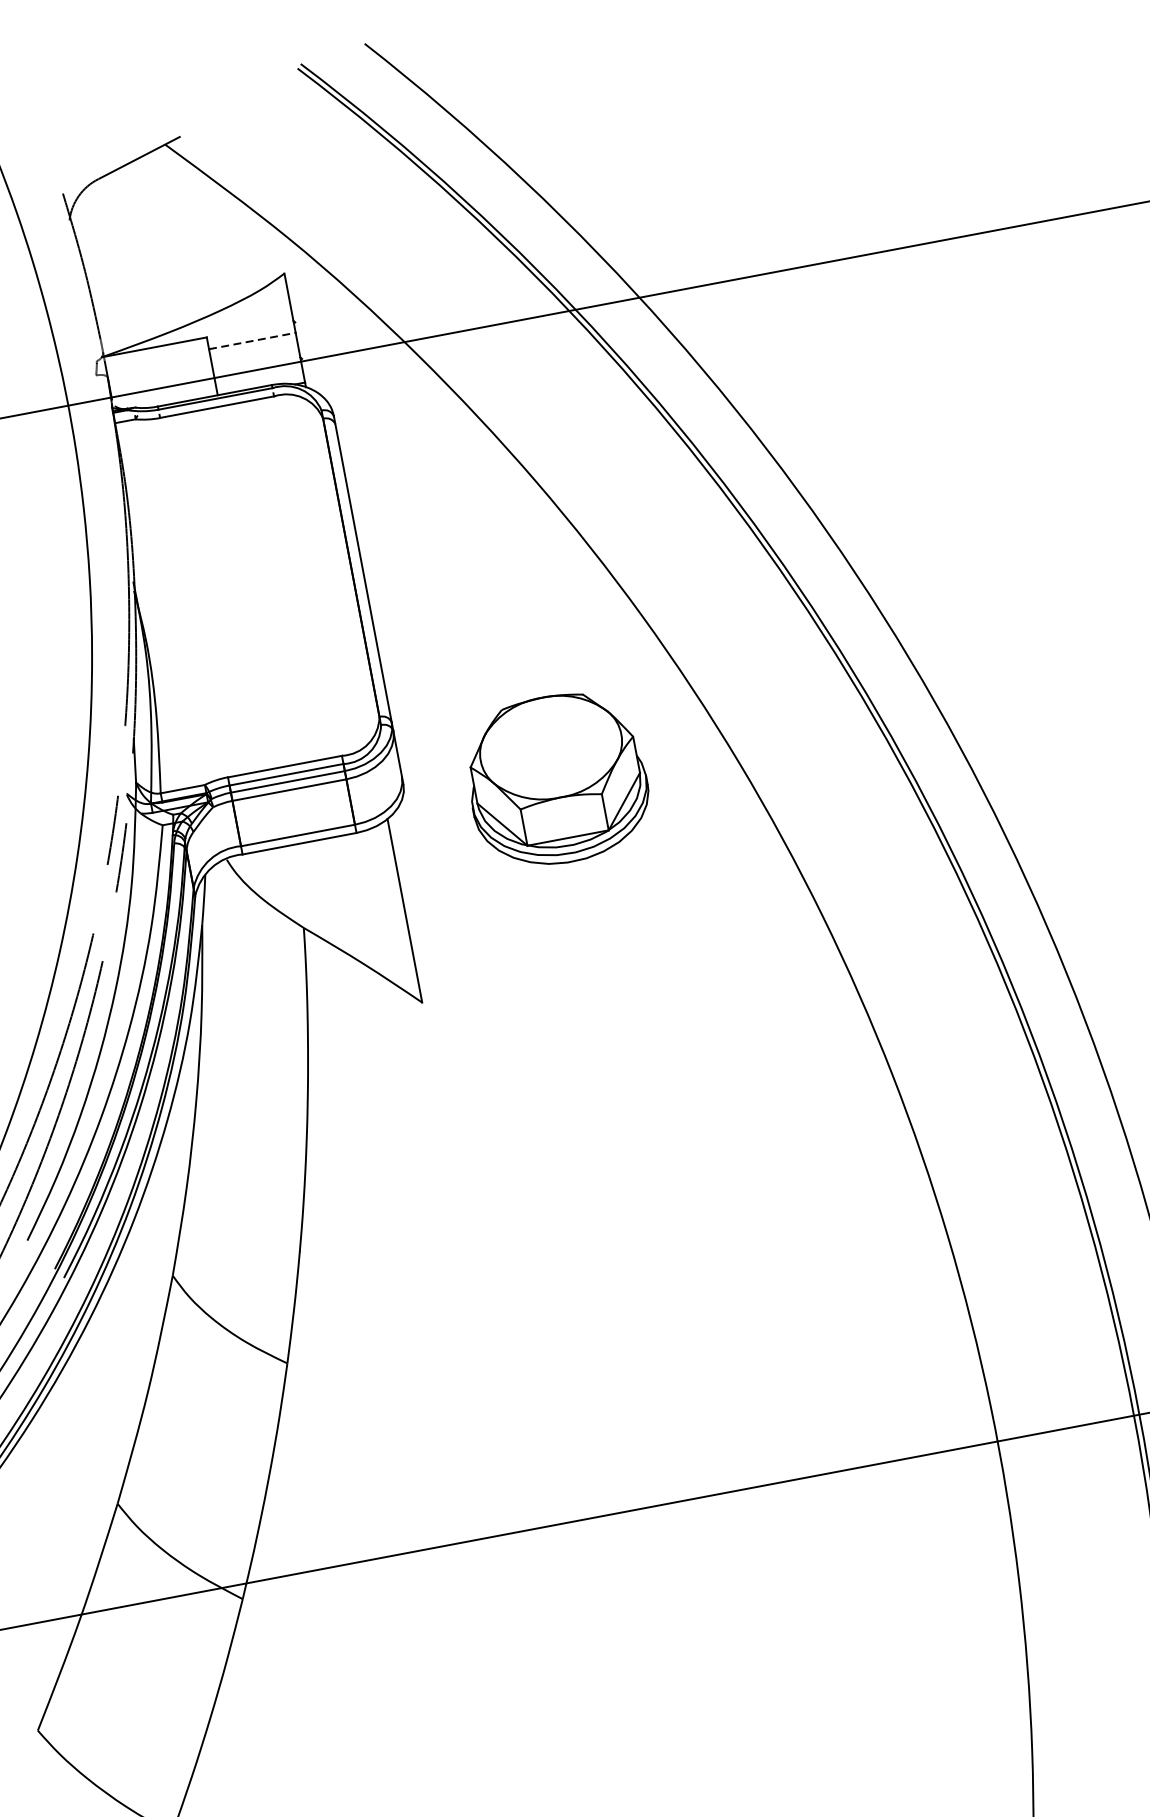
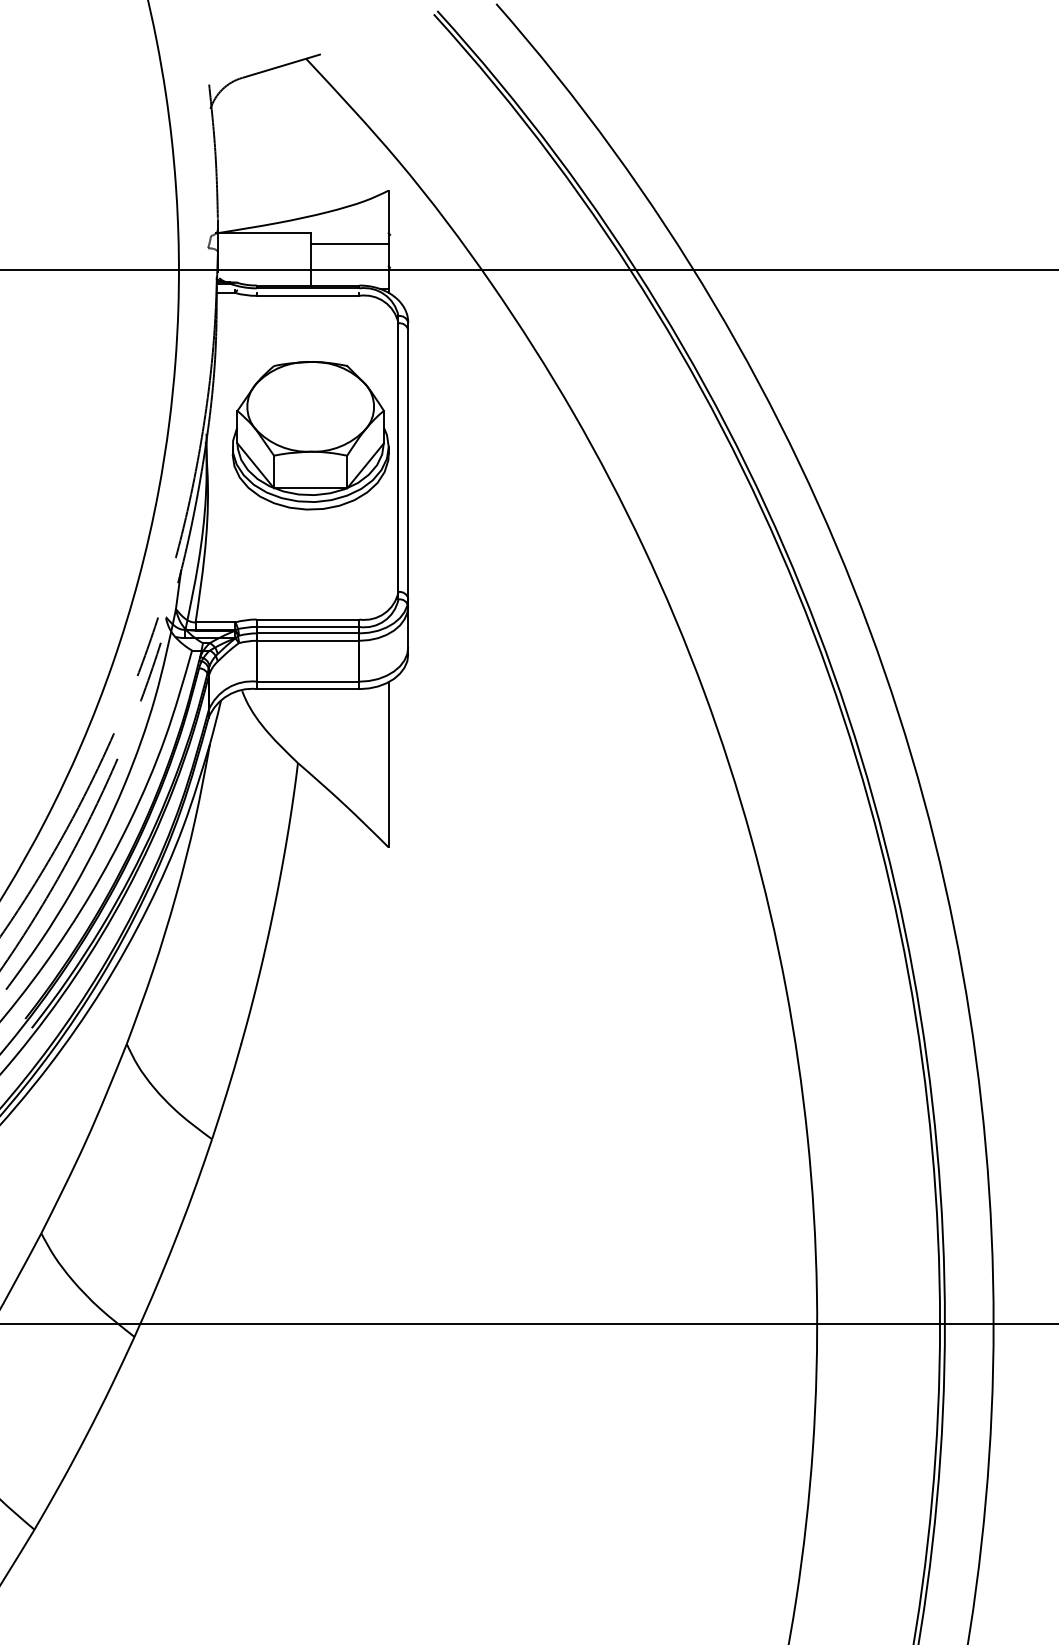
line: (253, 341) -> (350, 244), dashed -> solid
part: (556, 779) -> (310, 435), moved

